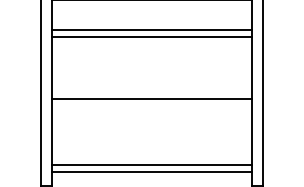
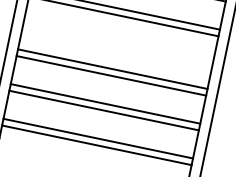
line: (151, 91) -> (112, 68), added
line: (151, 128) -> (105, 103), added
line: (151, 135) -> (103, 110), added

